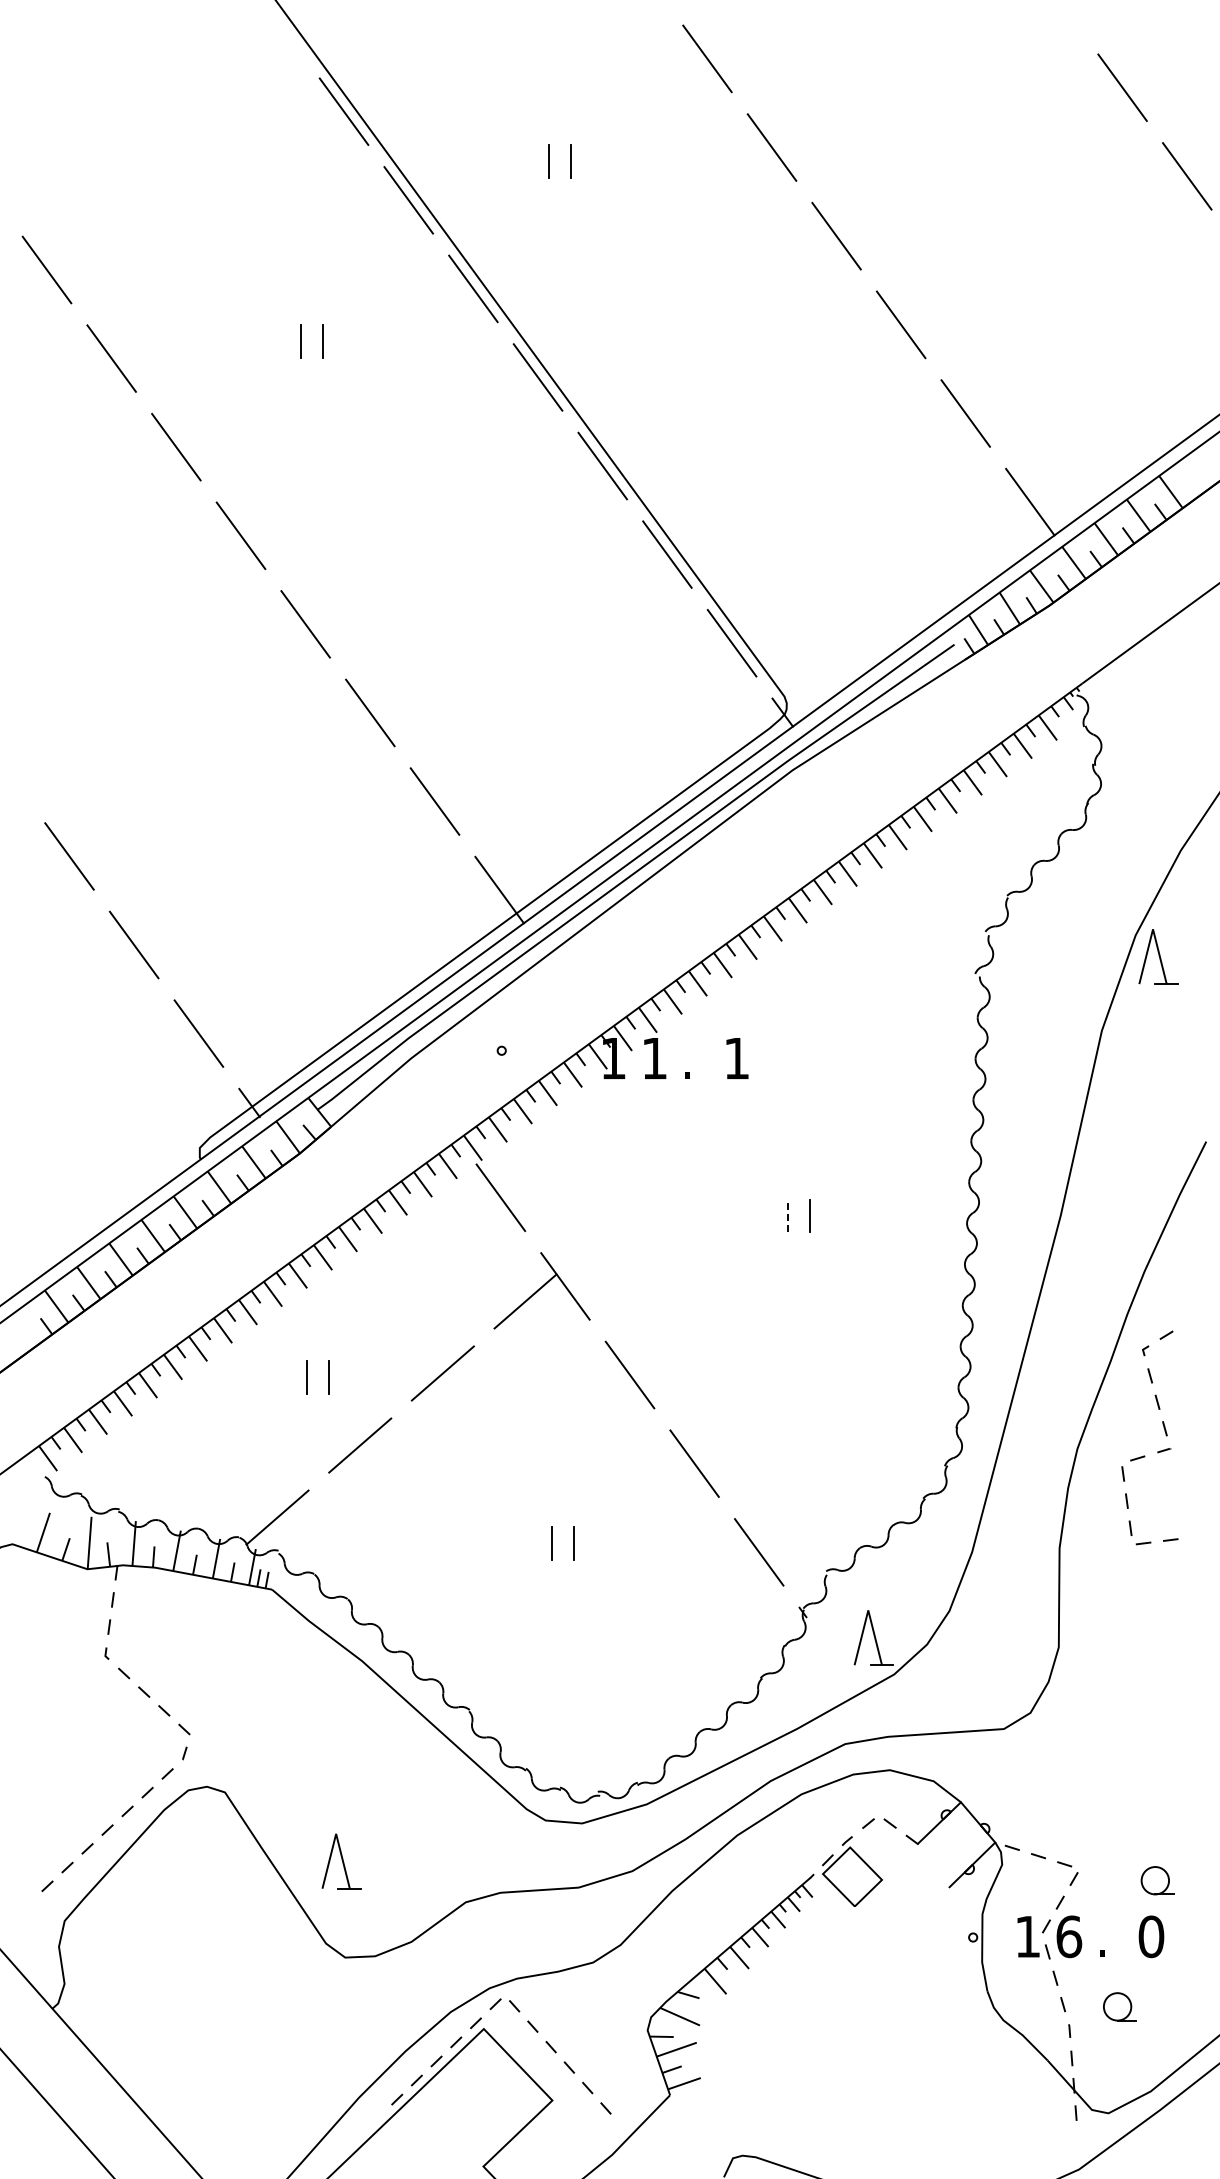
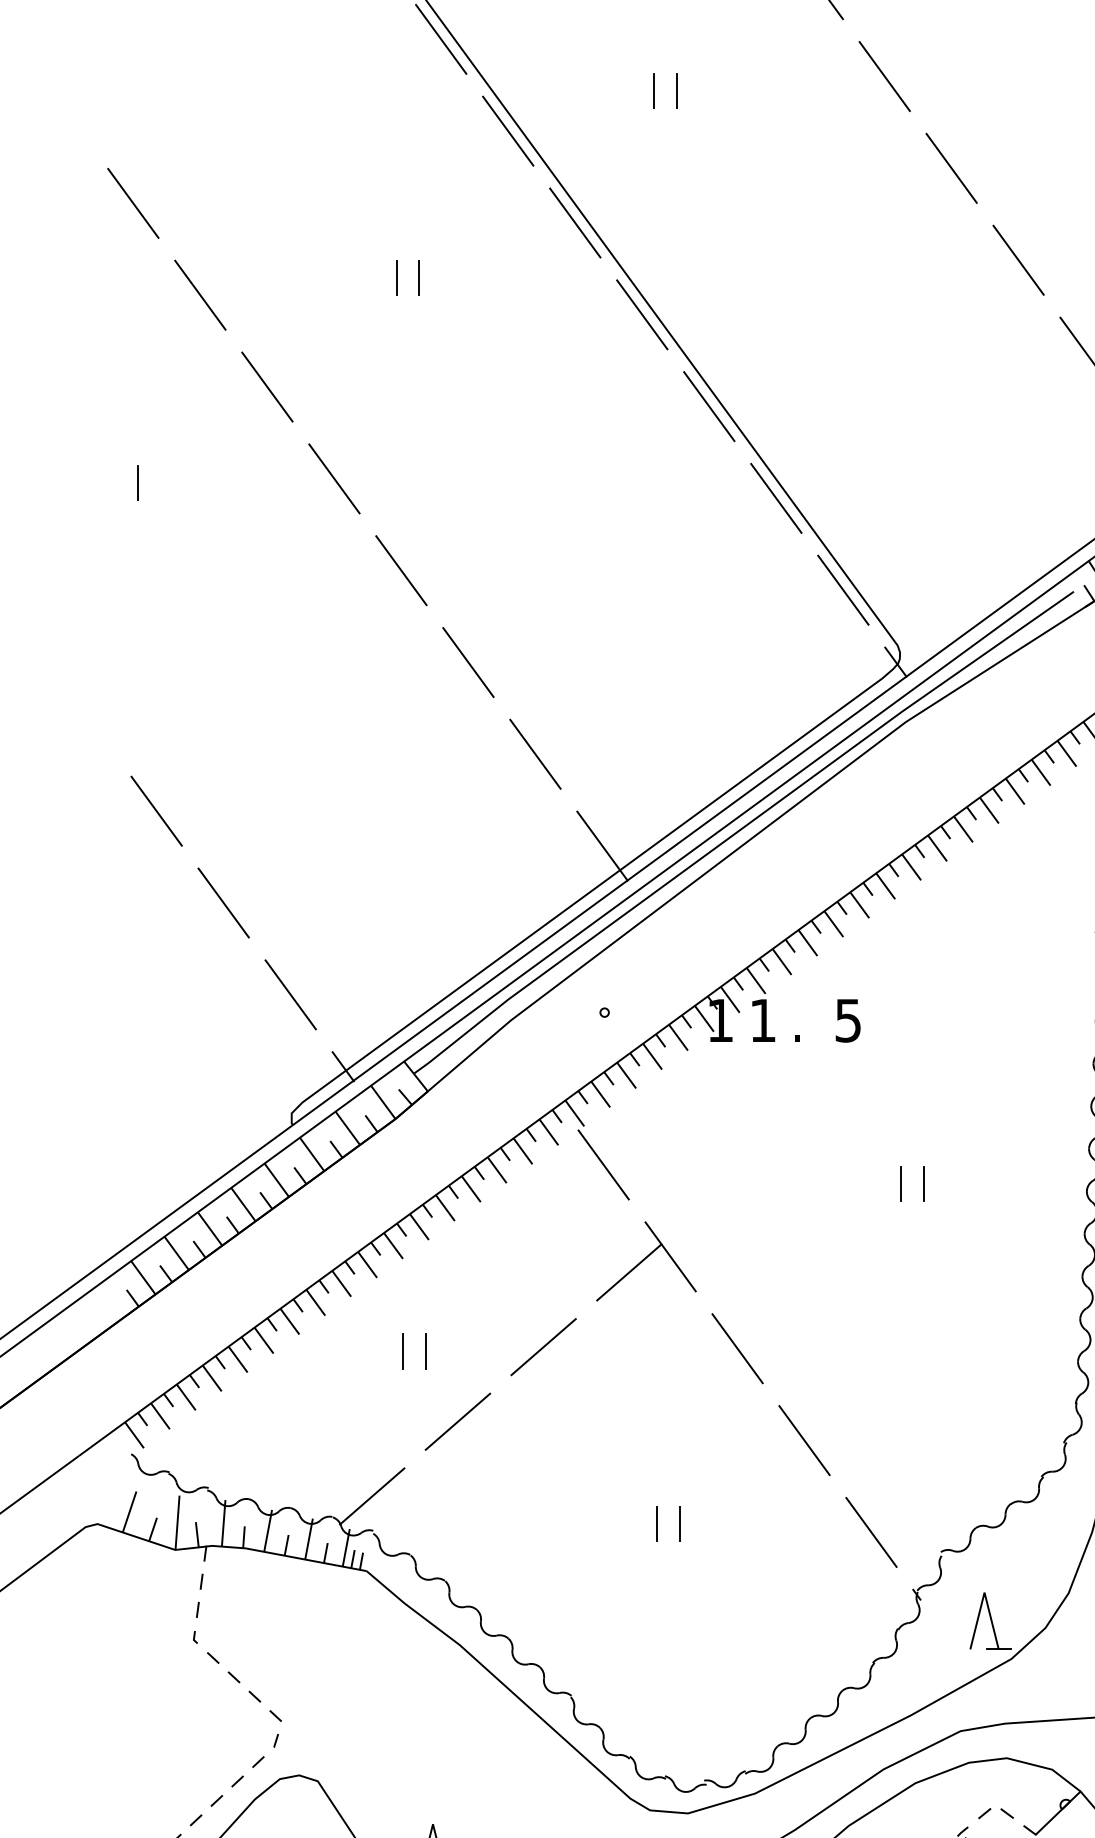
line: (51, 539) -> (137, 482), added
text: (736, 1058) -> (847, 1020), 1 -> 5
line: (787, 1215) -> (900, 1183), dashed -> solid

